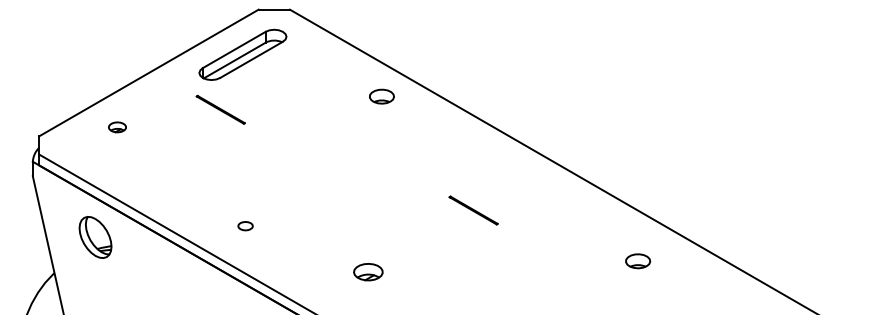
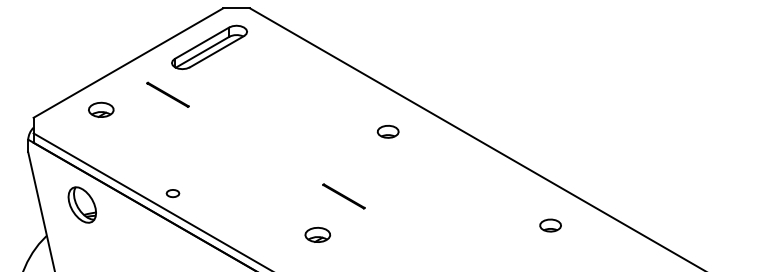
part: (381, 96) -> (387, 131), moved
line: (220, 109) -> (167, 94), moved
part: (117, 127) -> (101, 110), size x1.67
line: (473, 210) -> (343, 196), moved
part: (245, 226) -> (172, 193), moved

